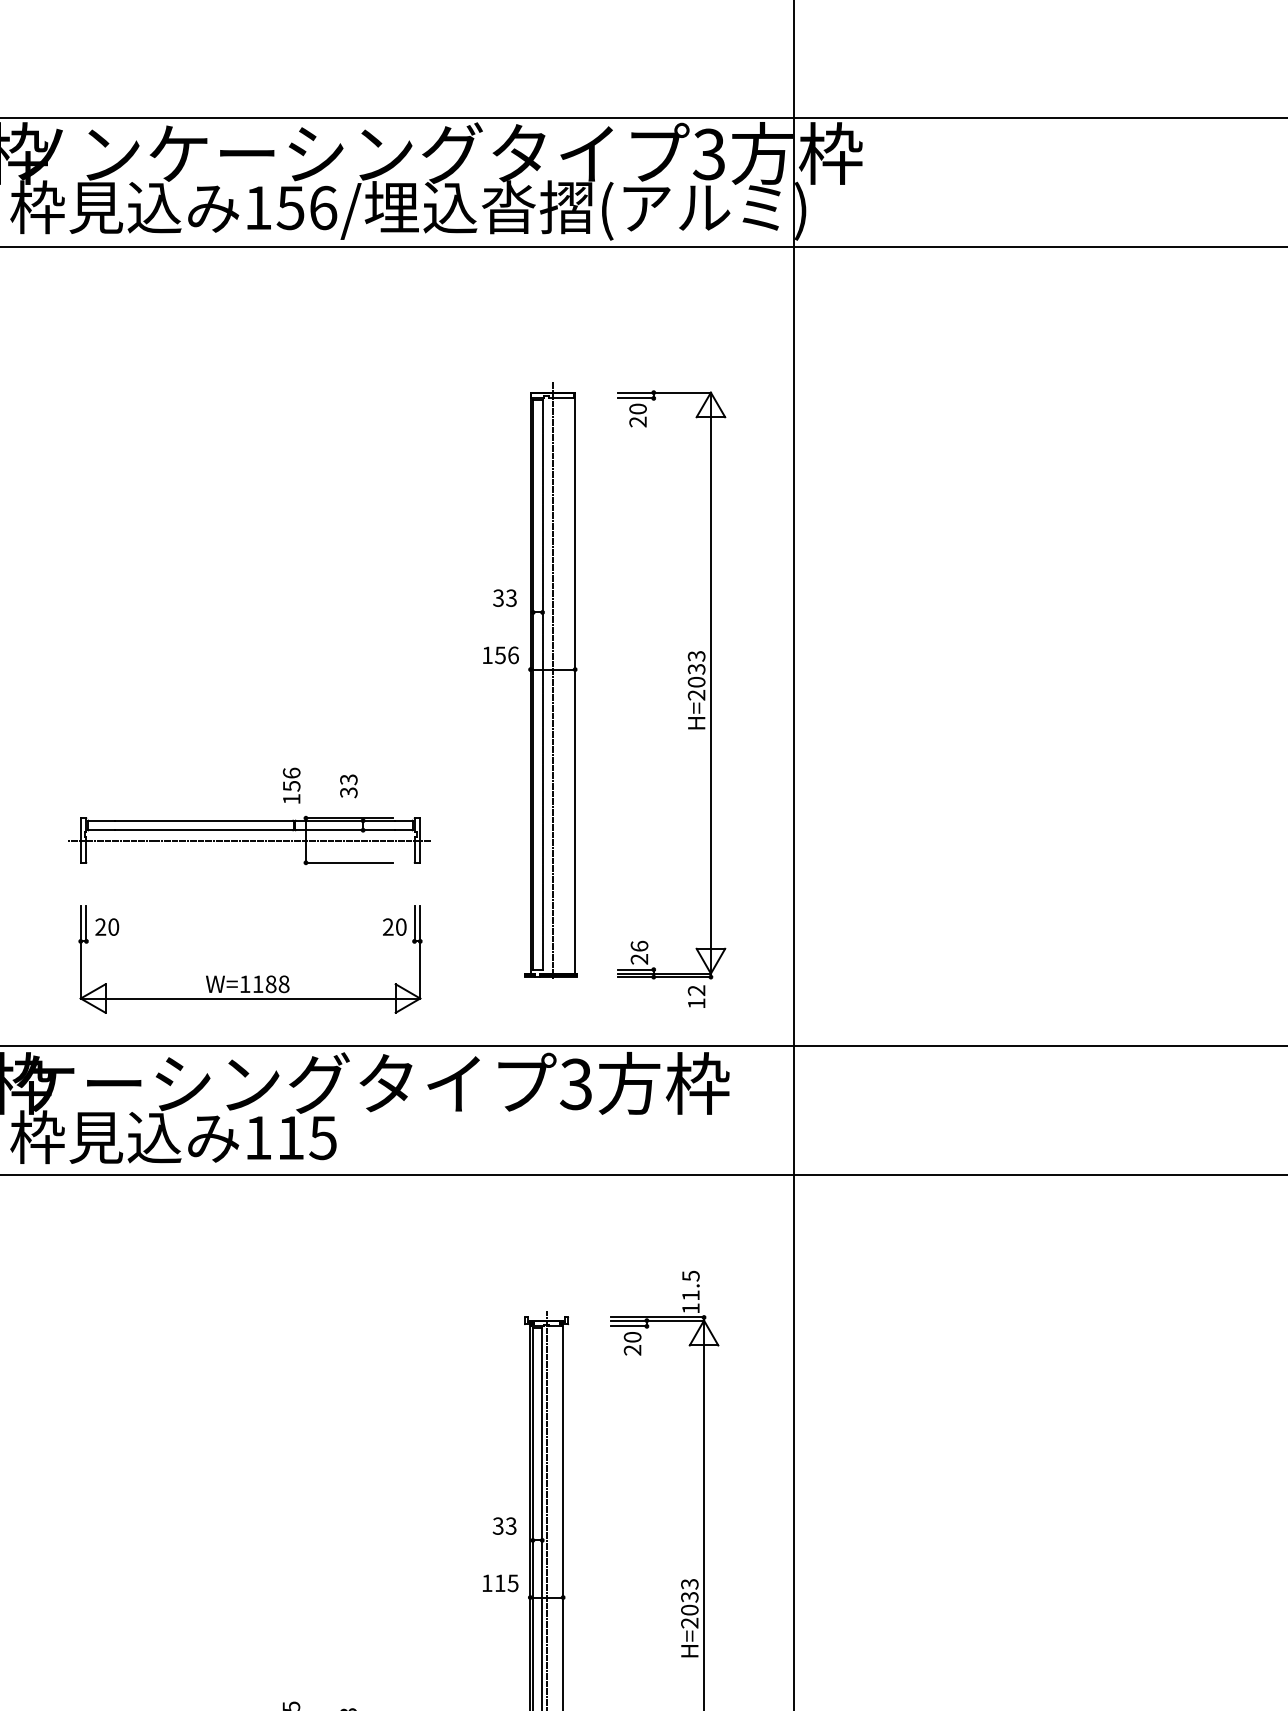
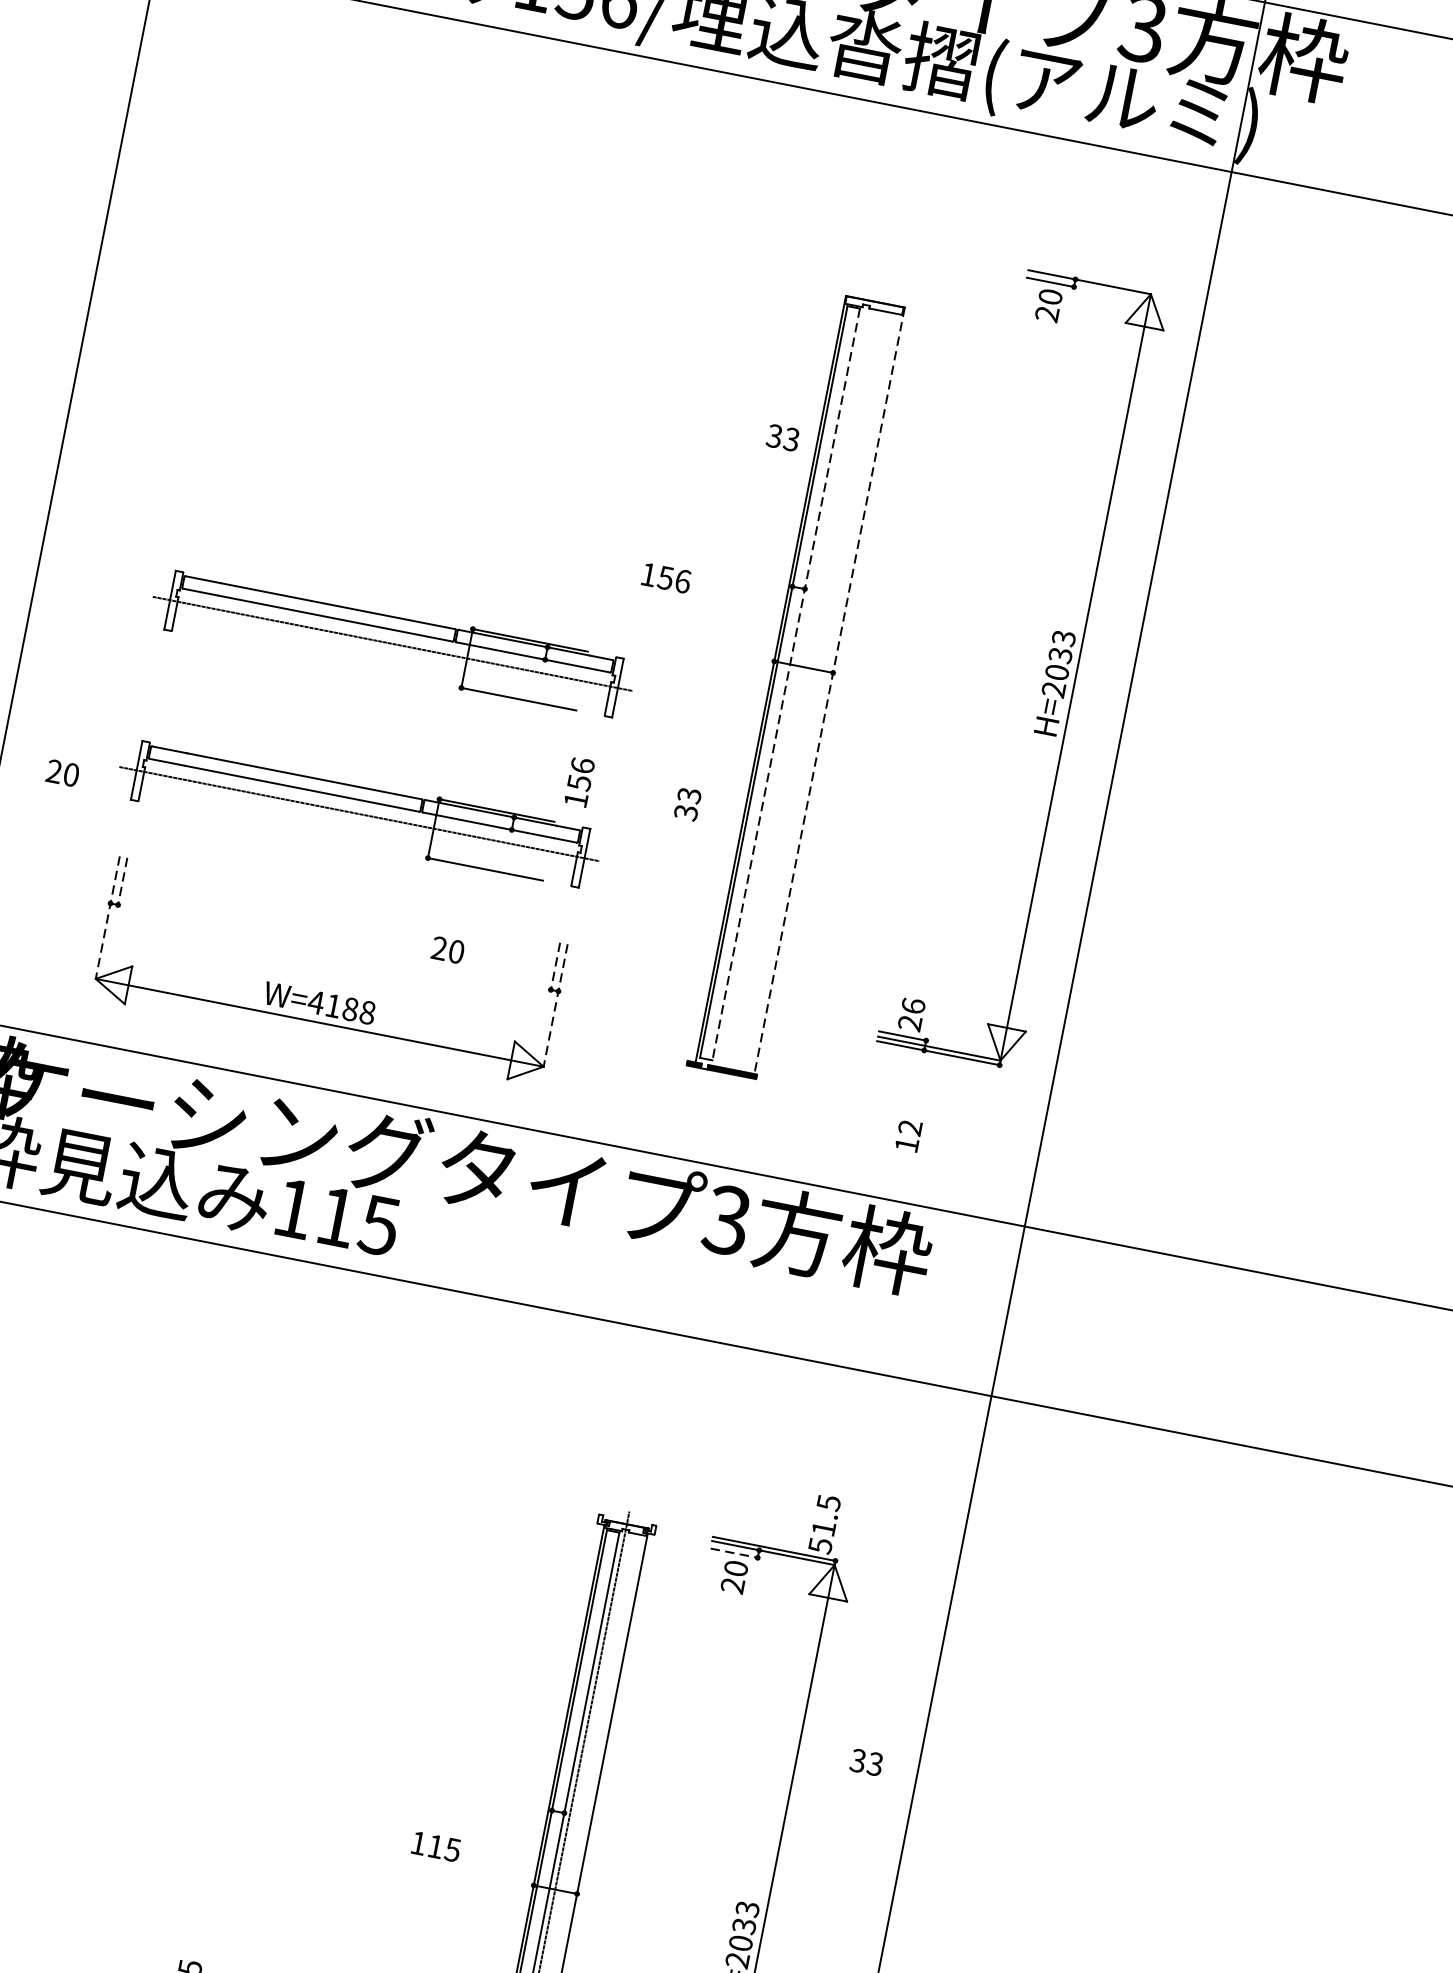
text: (504, 597) -> (782, 436), moved
text: (500, 655) -> (665, 578), moved
line: (552, 681) -> (800, 682), removed
part: (687, 682) -> (1045, 670), moved
line: (575, 683) -> (829, 691), solid -> dashed
line: (542, 684) -> (786, 684), solid -> dashed
part: (249, 711) -> (392, 643), added
text: (291, 785) -> (579, 781), moved
text: (348, 786) -> (687, 804), moved
line: (86, 923) -> (122, 881), solid -> dashed
line: (414, 923) -> (555, 966), solid -> dashed
text: (107, 926) -> (63, 772), moved
text: (394, 926) -> (447, 949), moved
line: (80, 952) -> (107, 918), solid -> dashed
line: (420, 952) -> (555, 1006), solid -> dashed
text: (244, 983) -> (315, 1001), W=1188 -> W=4188
text: (690, 1308) -> (819, 1545), 11.5 -> 51.5
line: (629, 1326) -> (734, 1553), solid -> dashed
text: (504, 1525) -> (866, 1761), moved
text: (500, 1583) -> (436, 1847), moved

